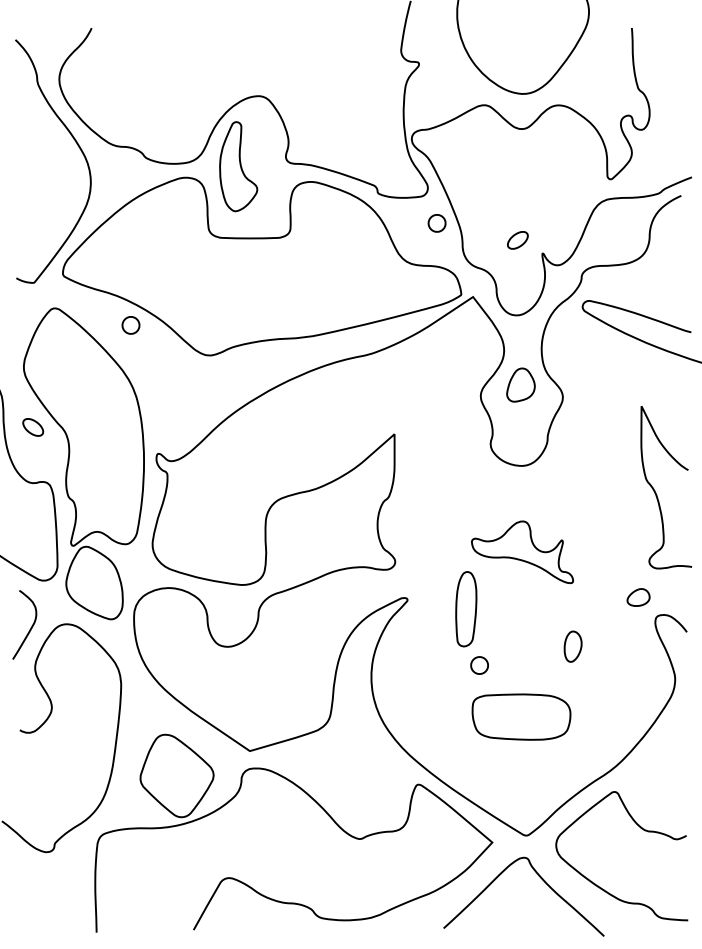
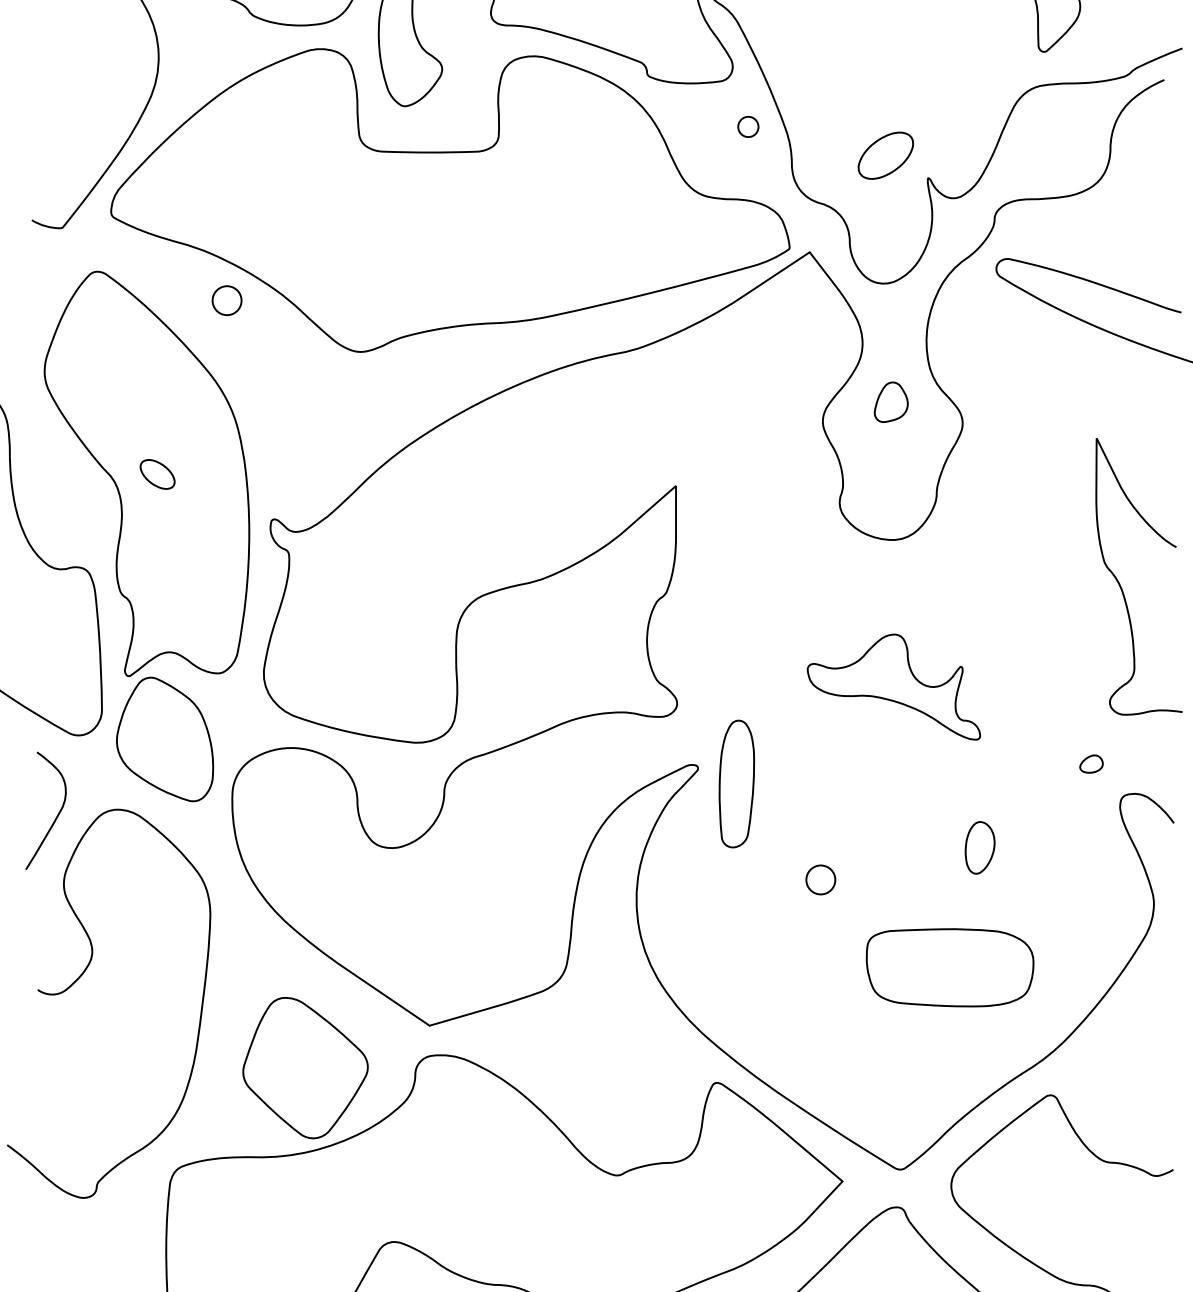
part: (436, 223) -> (747, 127), size x0.7
part: (517, 240) -> (885, 156), size x1.6
part: (520, 384) -> (890, 401), size x0.7
part: (33, 427) -> (158, 474), moved
part: (638, 597) -> (1091, 764), size x0.6
part: (466, 609) -> (737, 784), moved
part: (521, 716) -> (950, 966), moved

